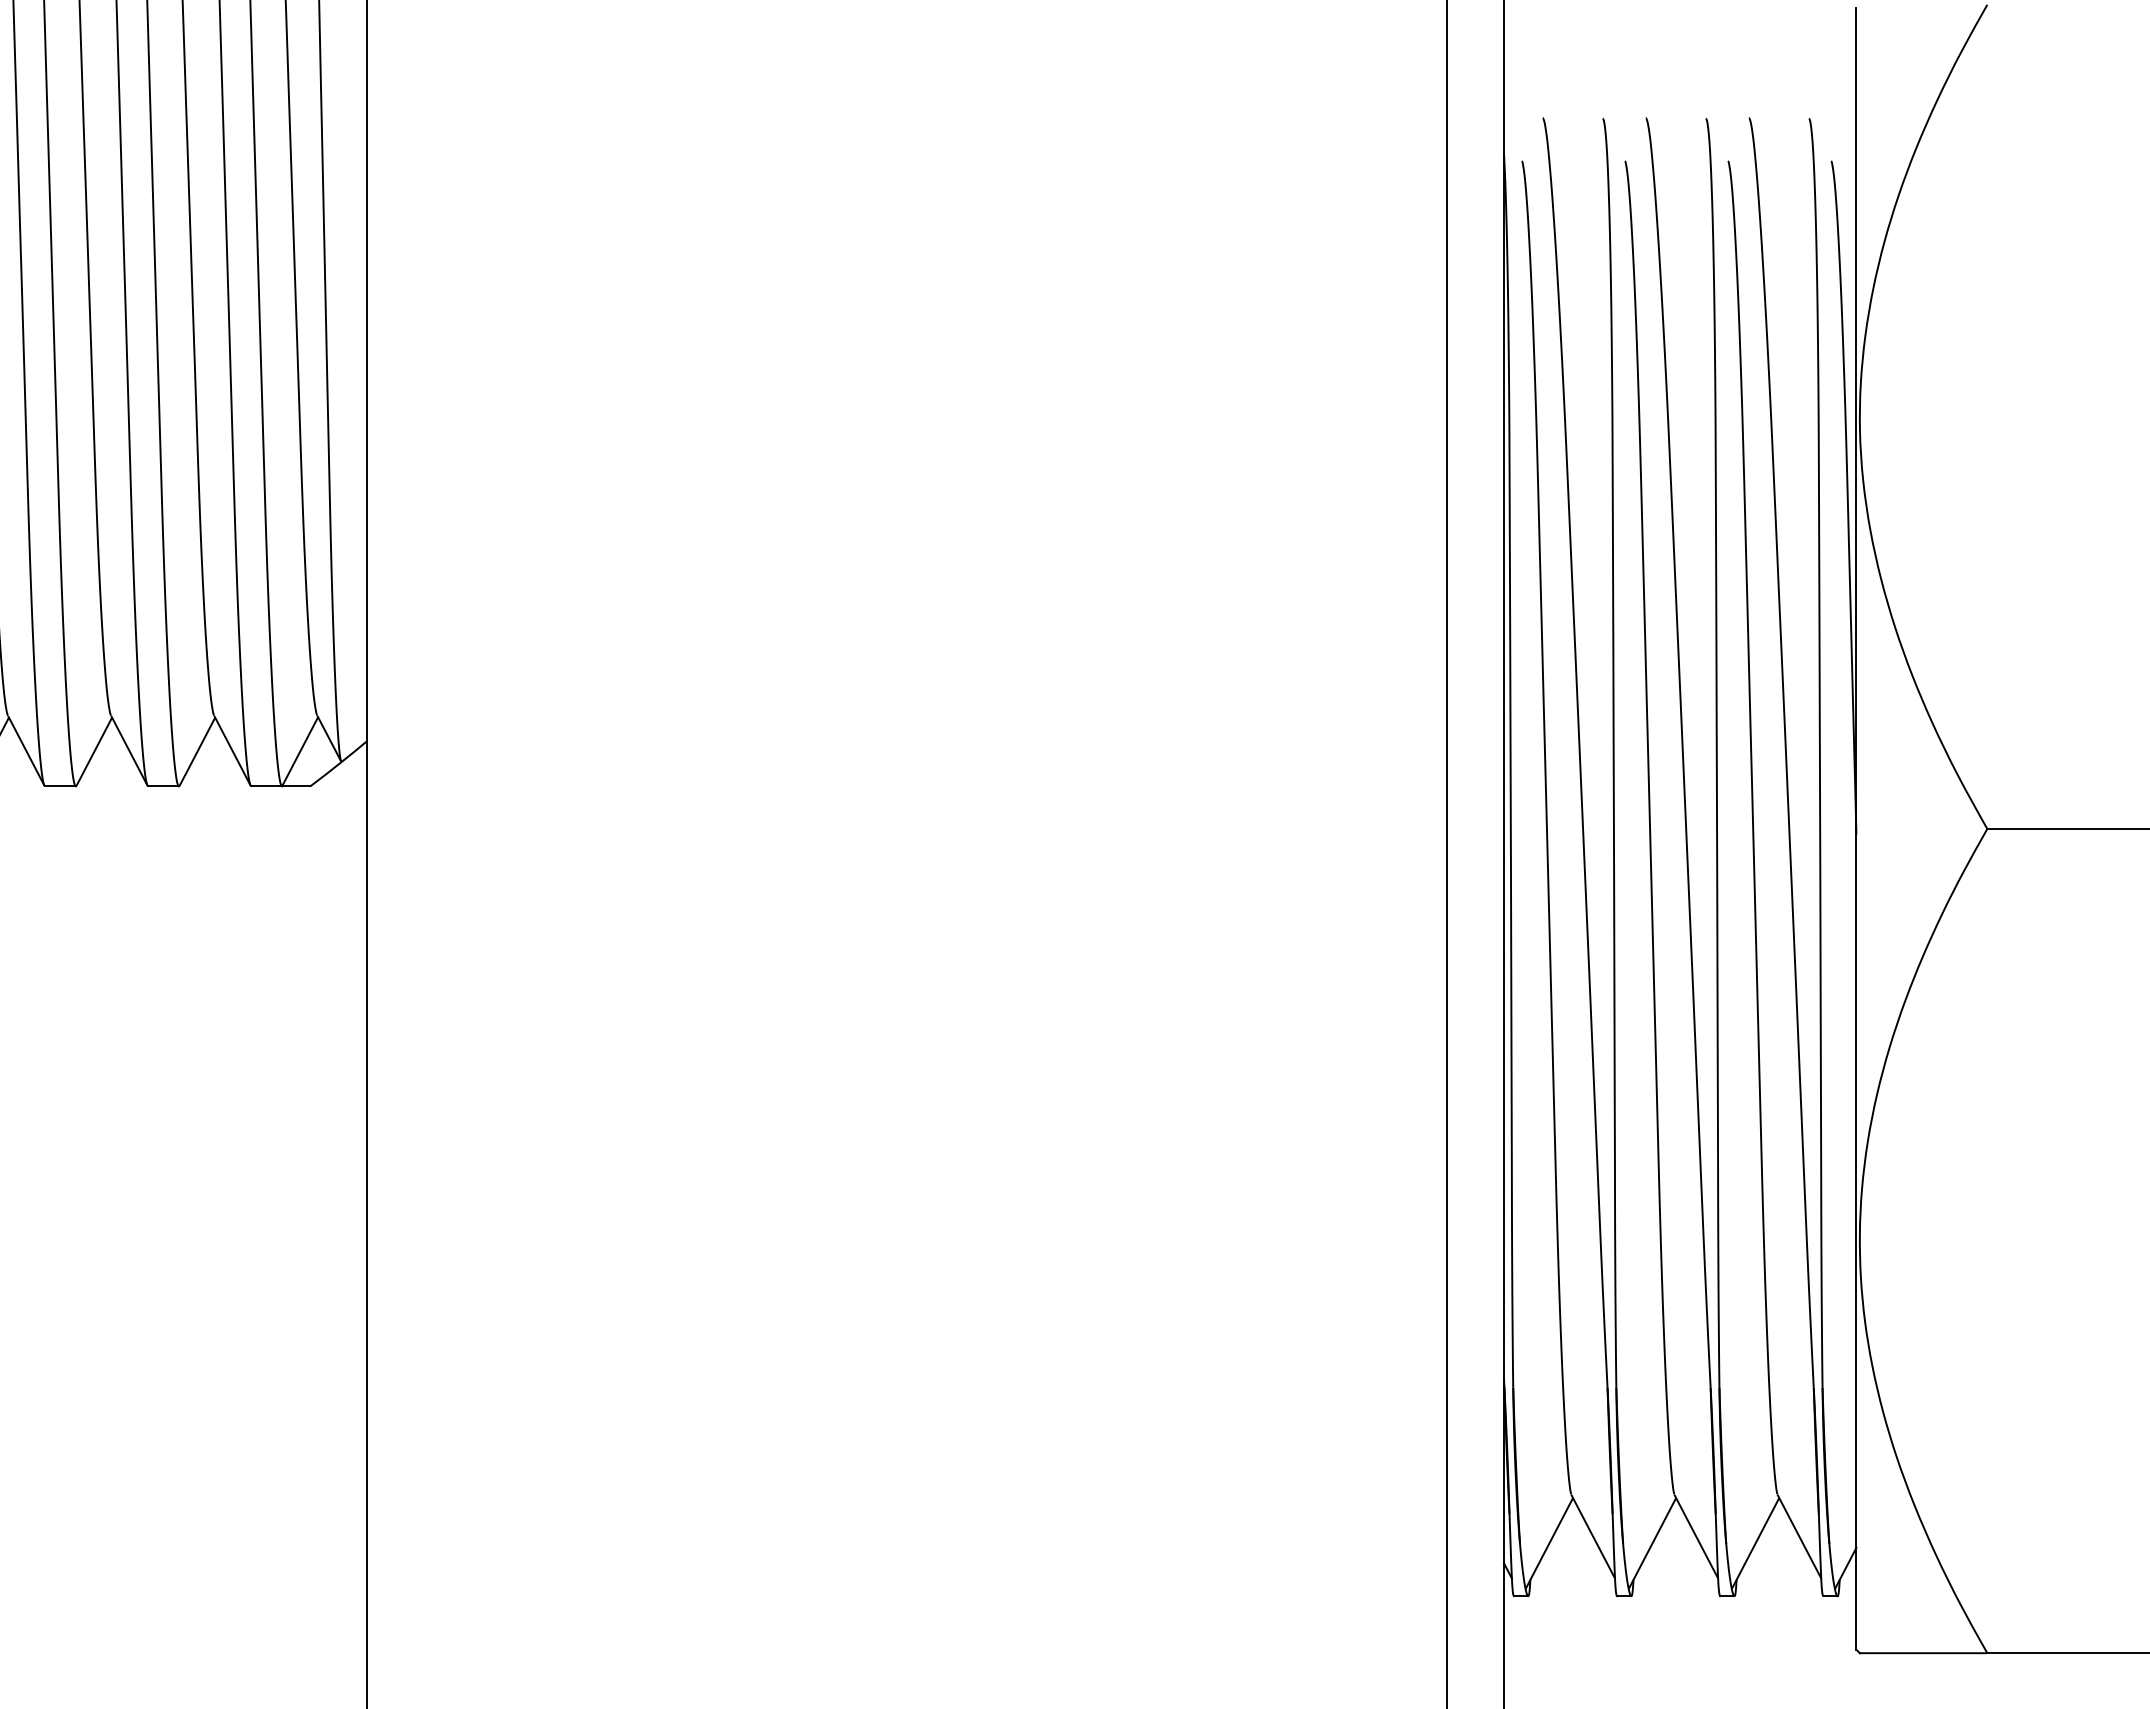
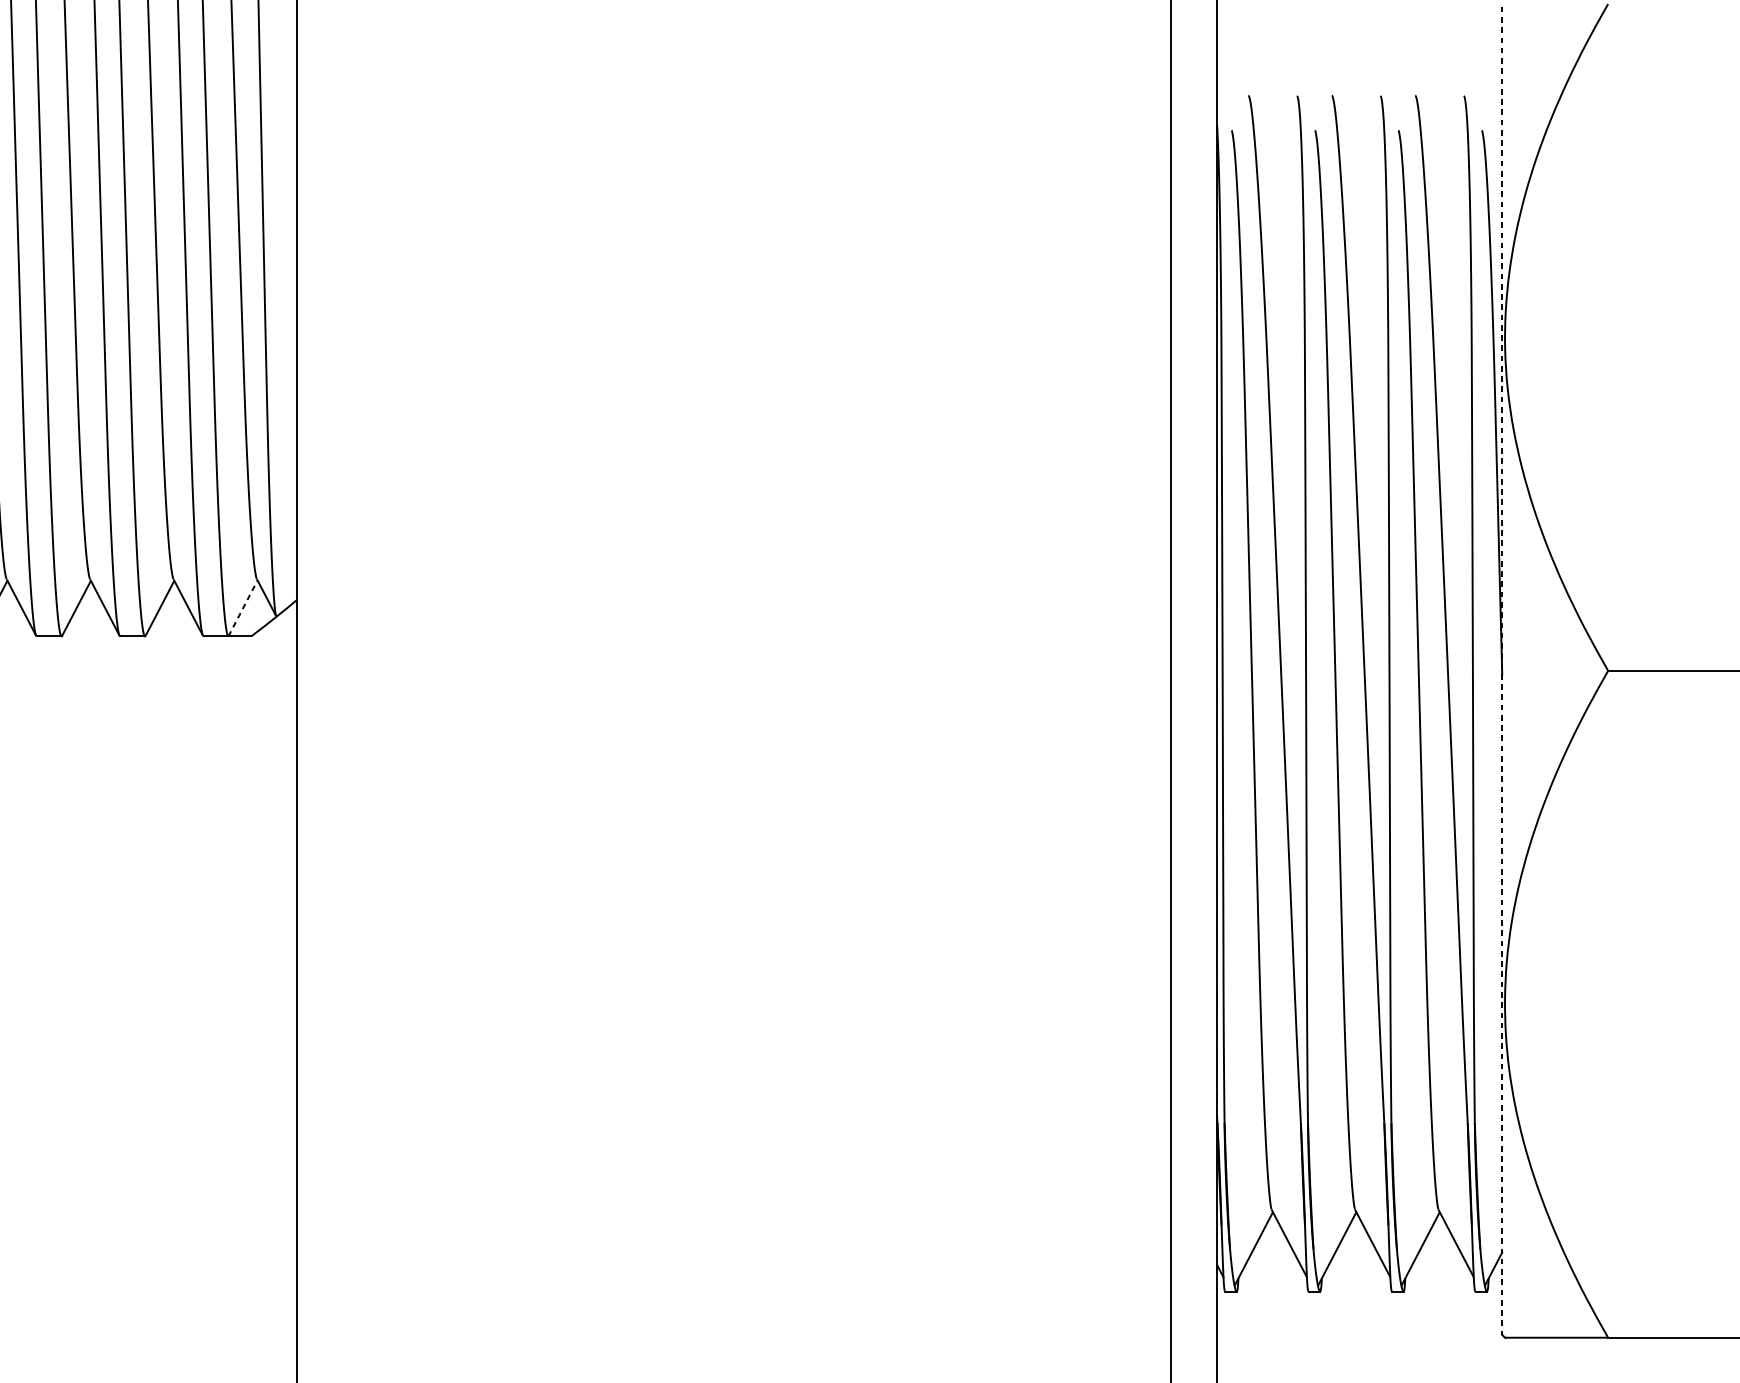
line: (300, 751) -> (243, 608), solid -> dashed
line: (1856, 829) -> (1502, 671), solid -> dashed

